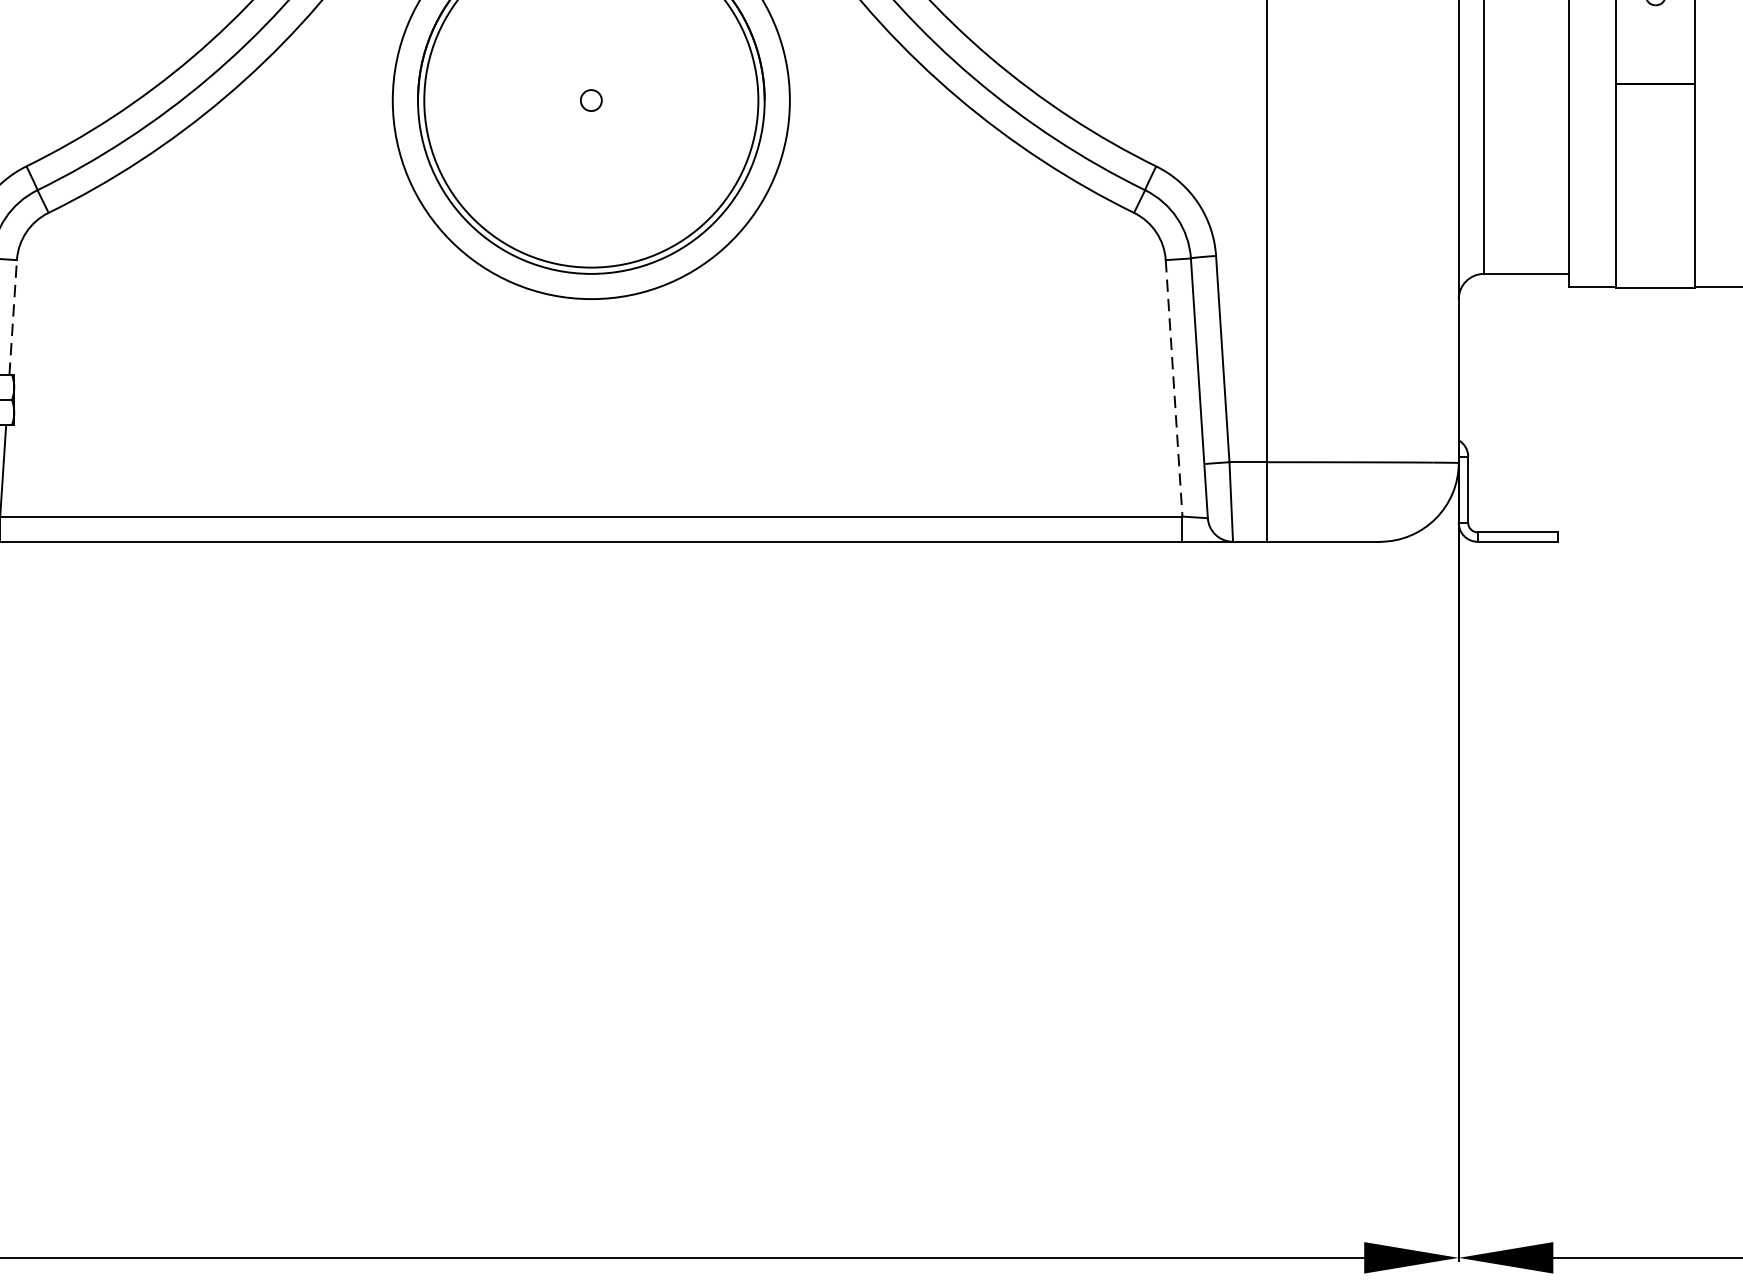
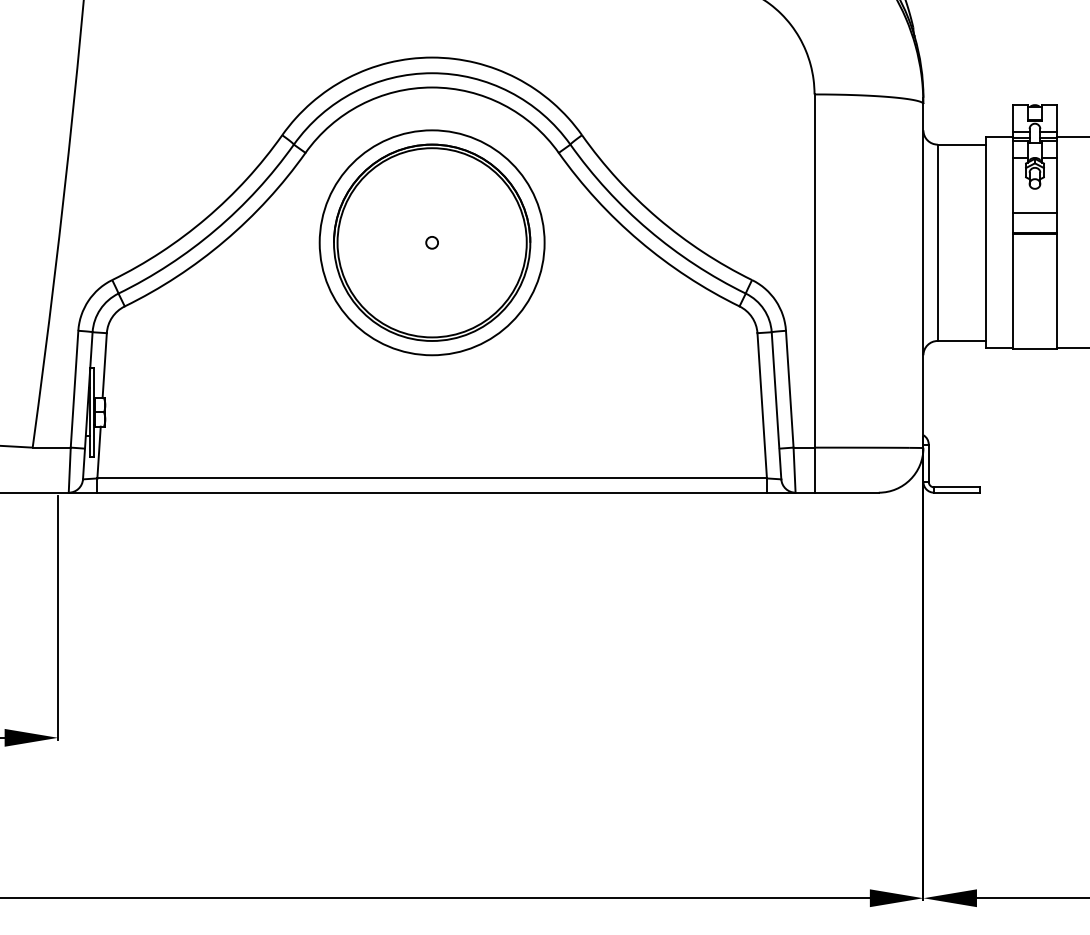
line: (1654, 47) -> (1034, 212), added
line: (12, 317) -> (104, 365), dashed -> solid
line: (1174, 387) -> (762, 405), dashed -> solid

